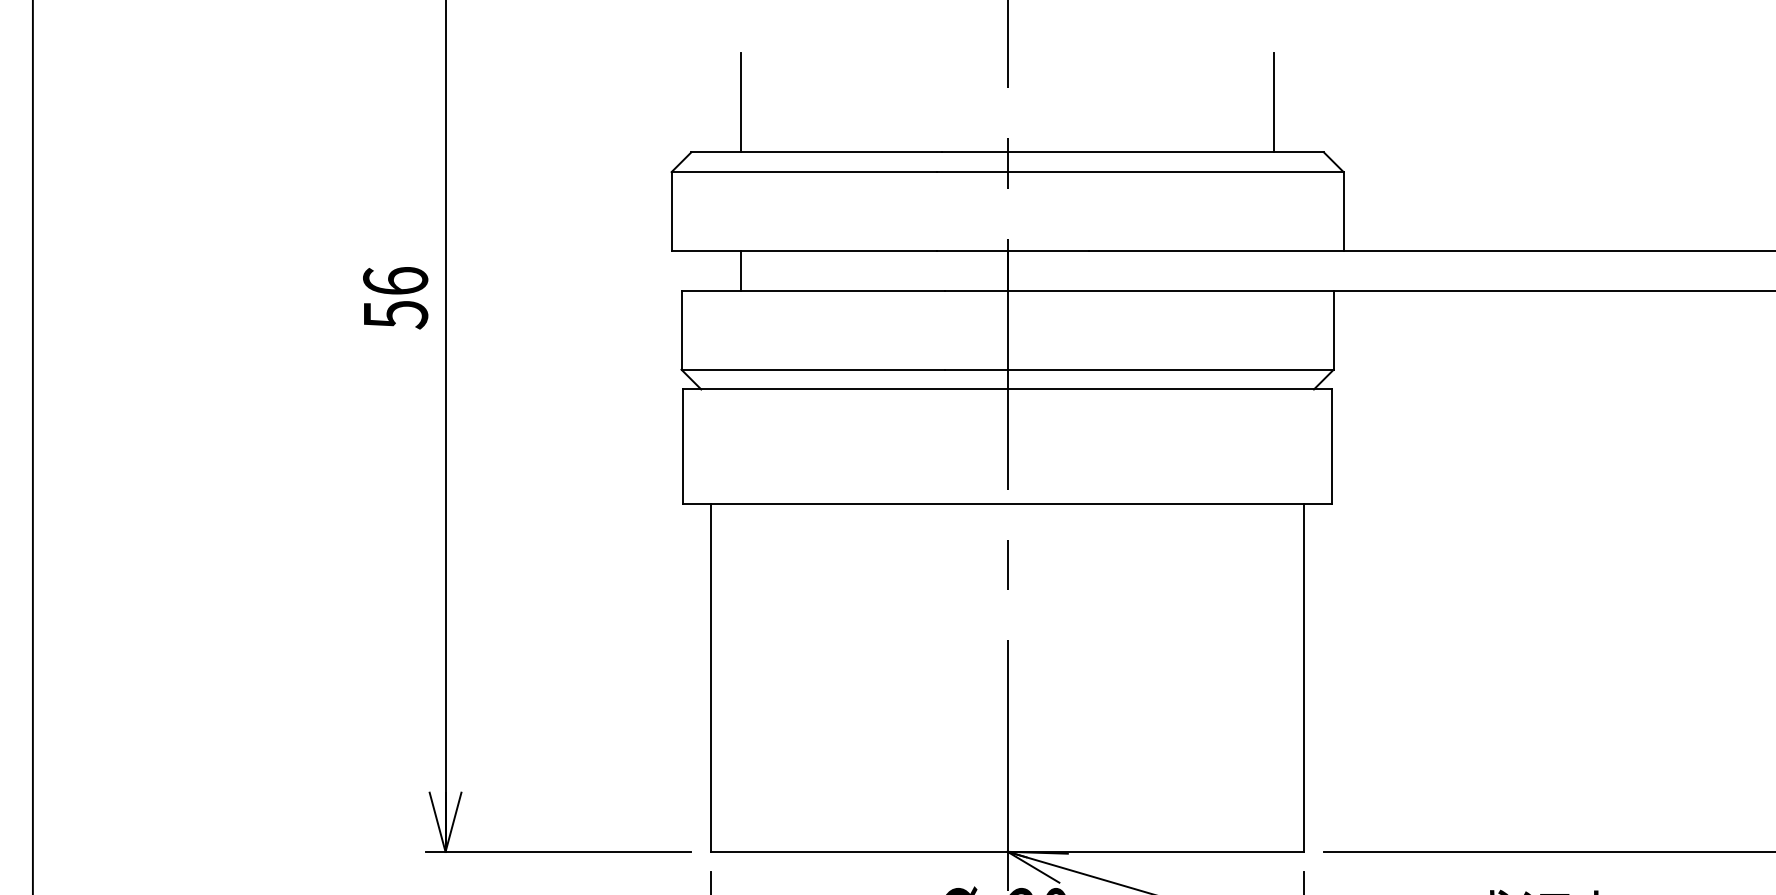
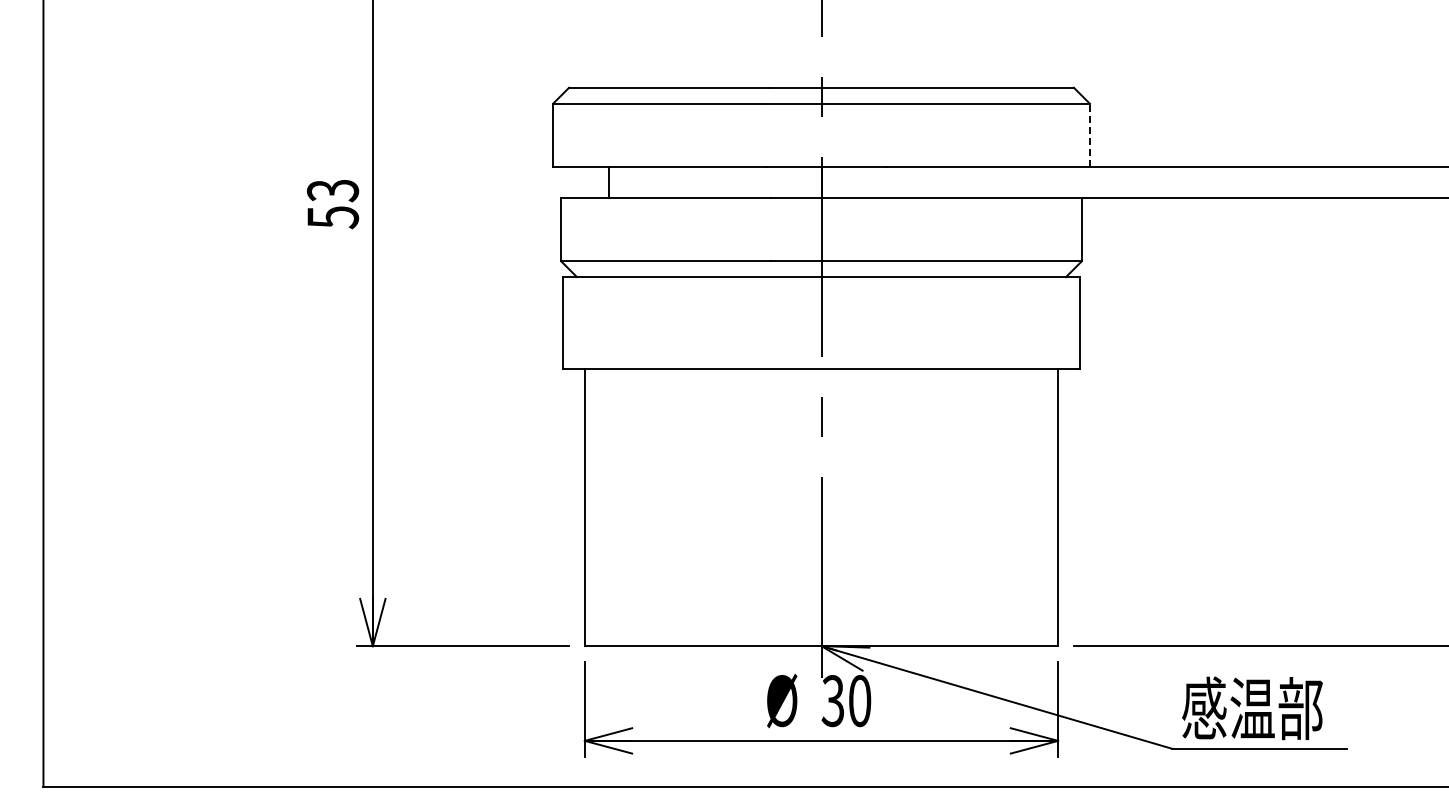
line: (740, 101) -> (608, 47), removed
line: (1274, 101) -> (1034, 47), removed
line: (1343, 212) -> (1089, 135), solid -> dashed
text: (396, 281) -> (333, 190), 56 -> 53

